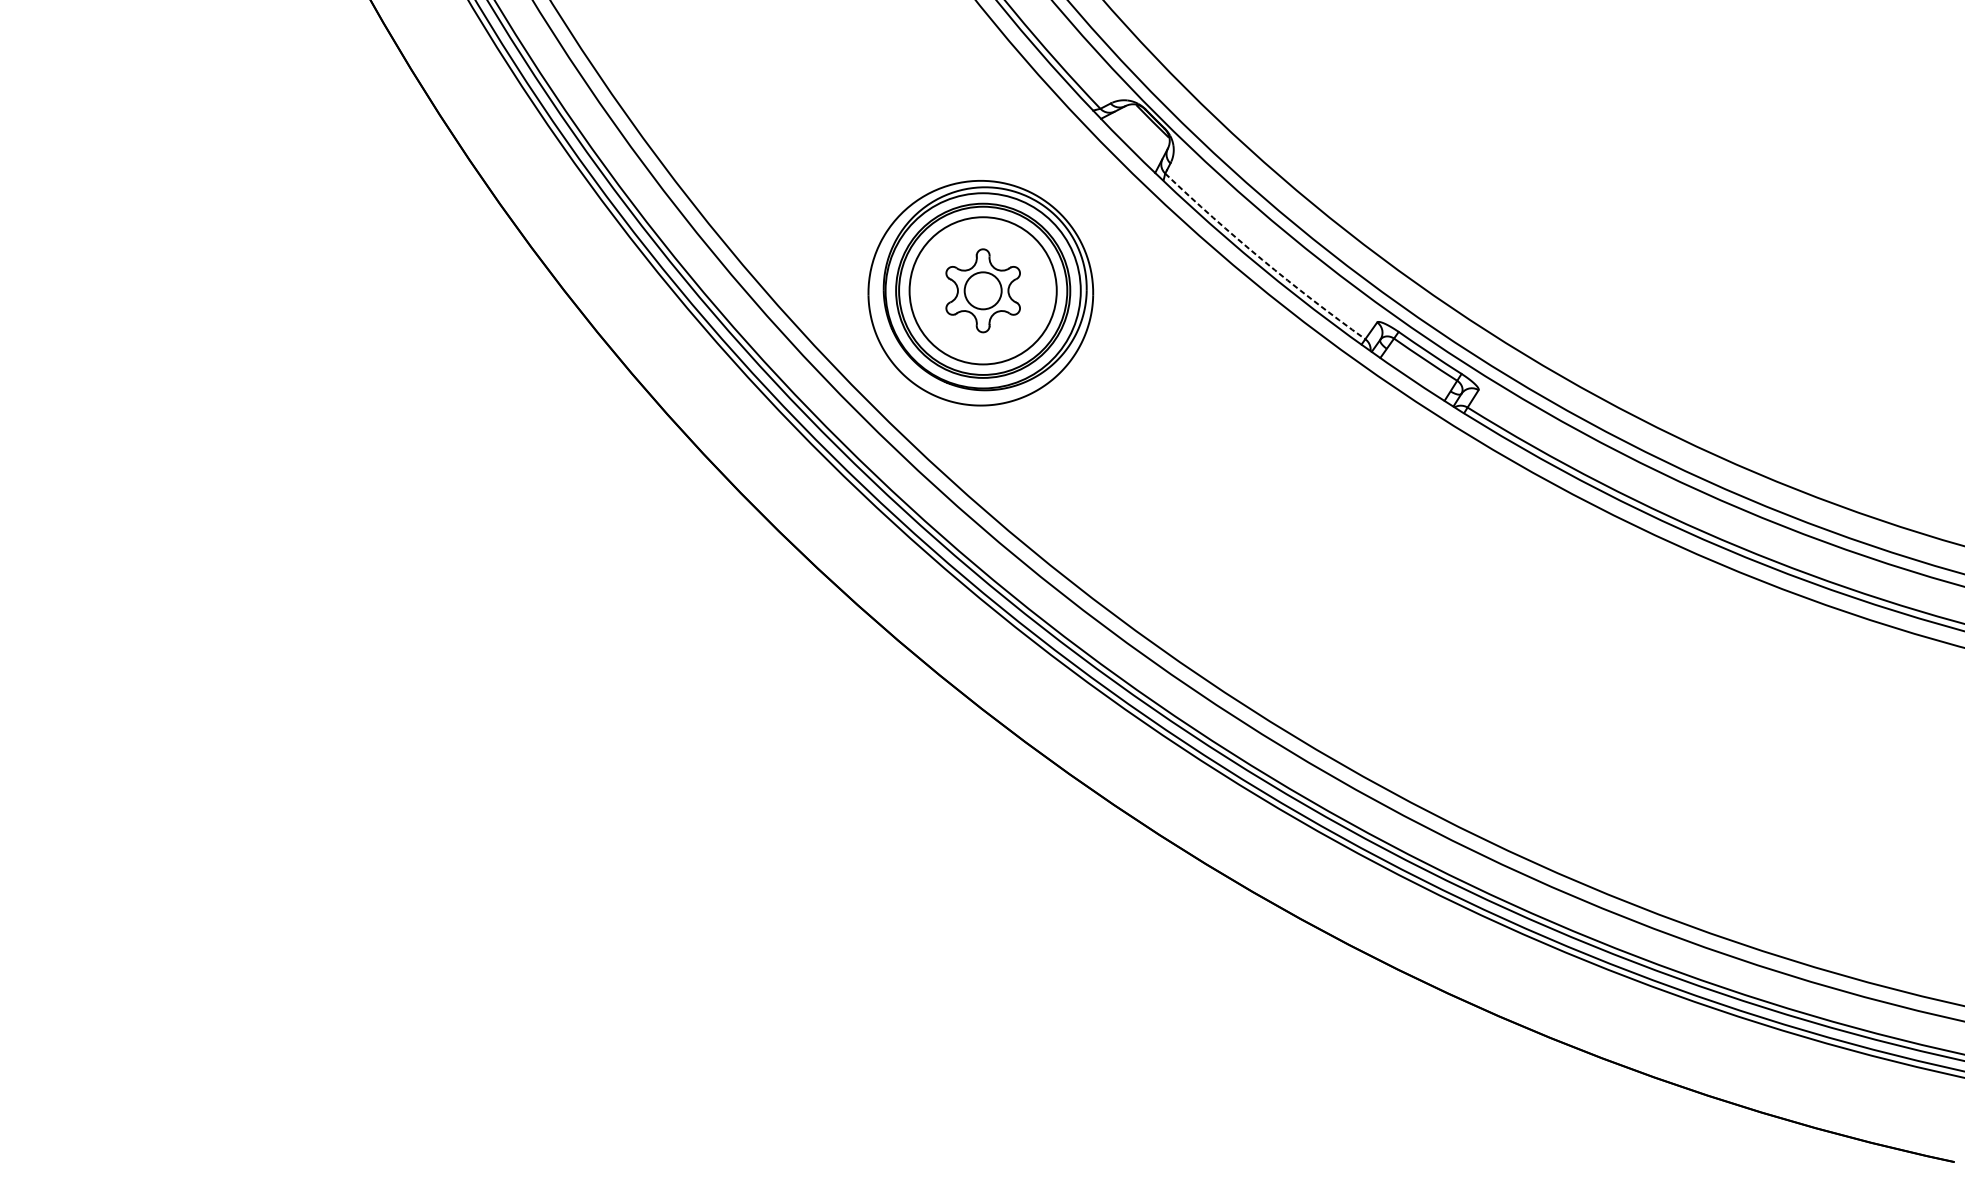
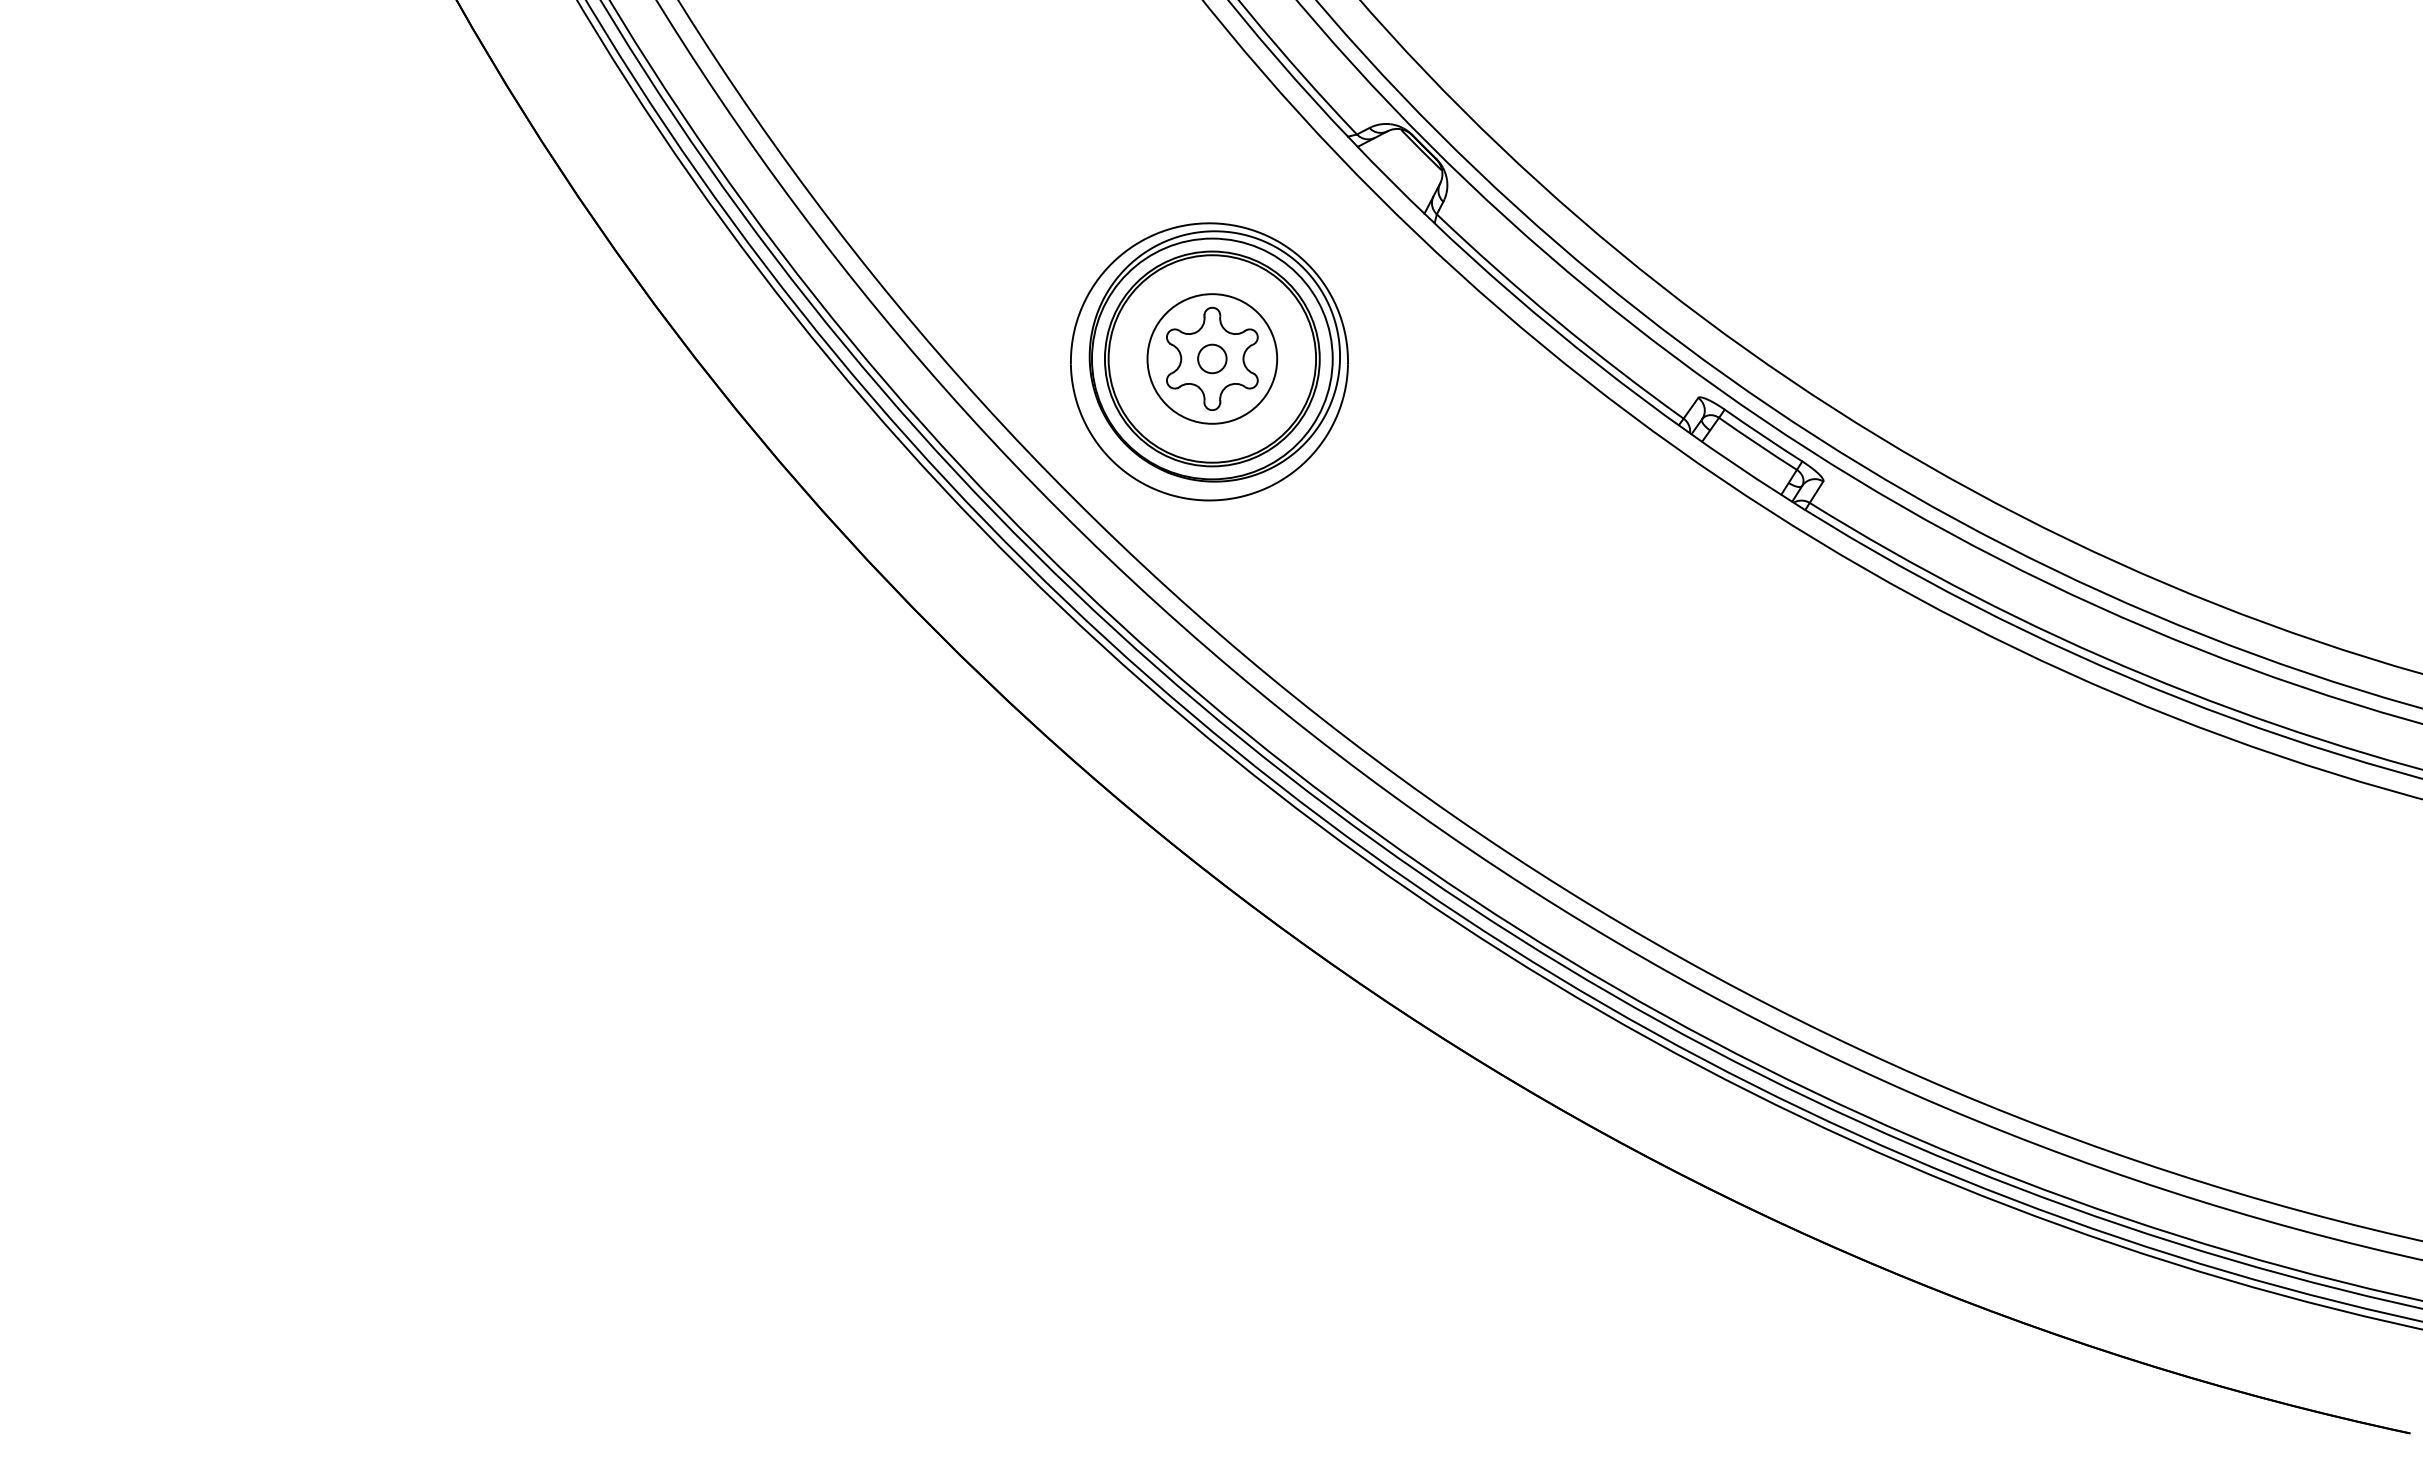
arc: (1262, 259) -> (1556, 320), dashed -> solid
circle: (983, 290) -> (1212, 358), size x0.62
circle: (983, 290) -> (1212, 358), size x0.71

